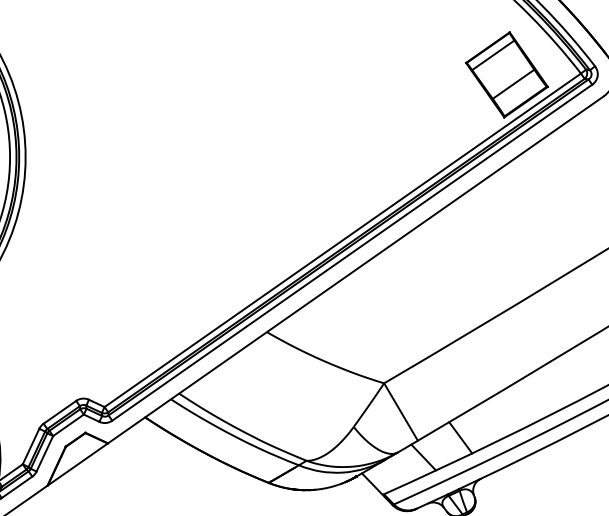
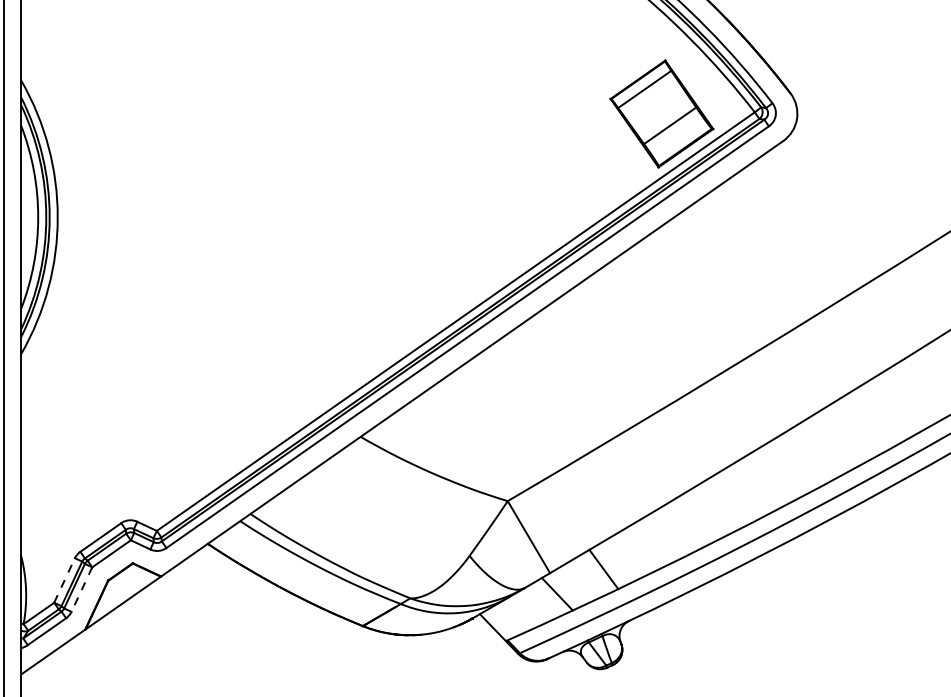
line: (31, 446) -> (64, 580), solid -> dashed
line: (44, 453) -> (81, 589), solid -> dashed

